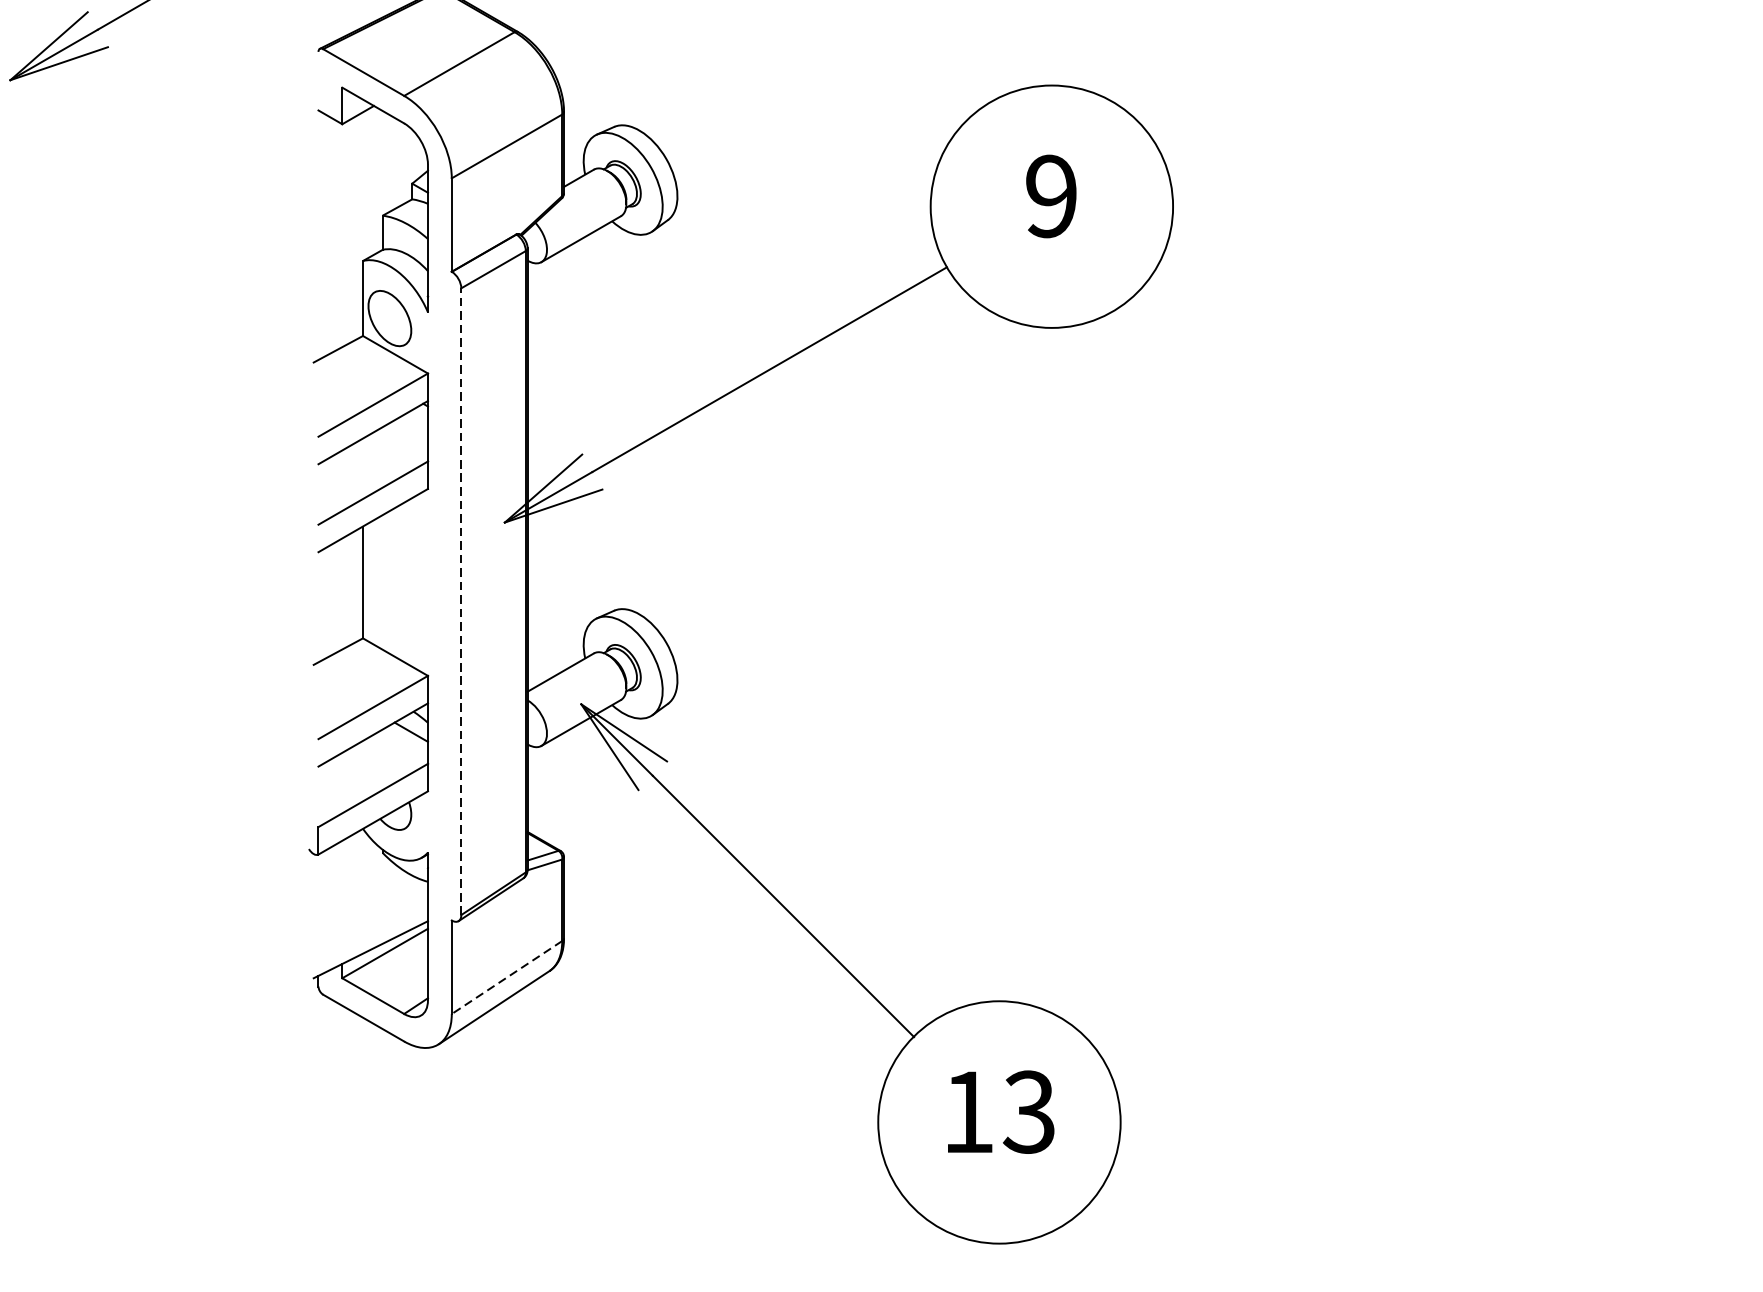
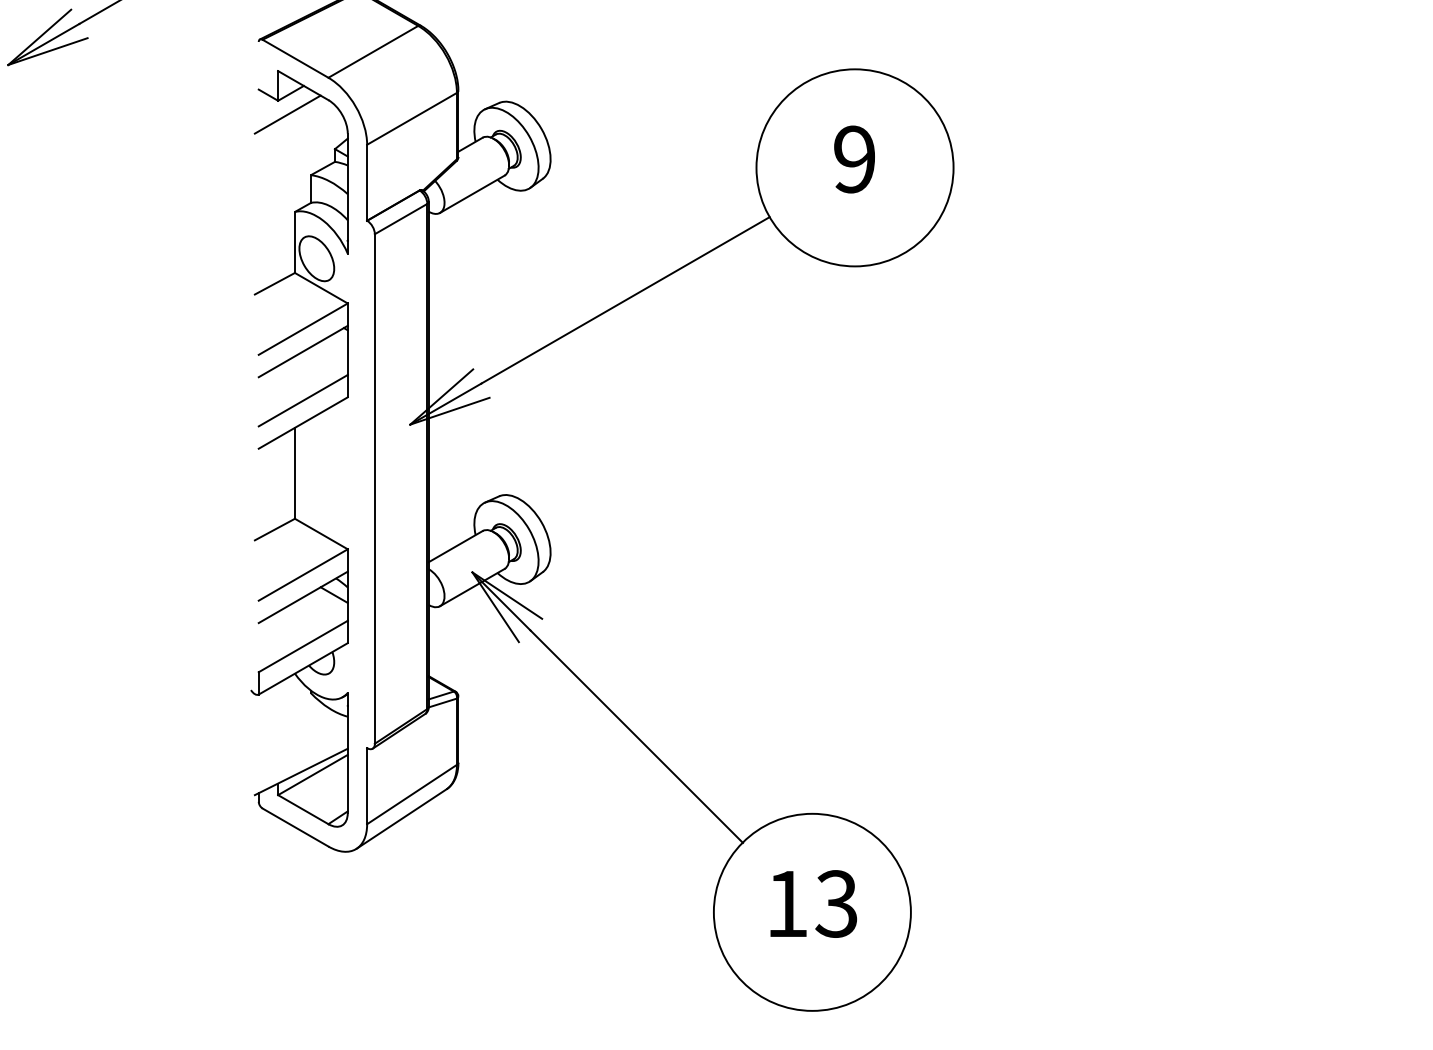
line: (353, 141) -> (287, 114), added
line: (460, 601) -> (374, 488), dashed -> solid
line: (507, 977) -> (412, 794), dashed -> solid

